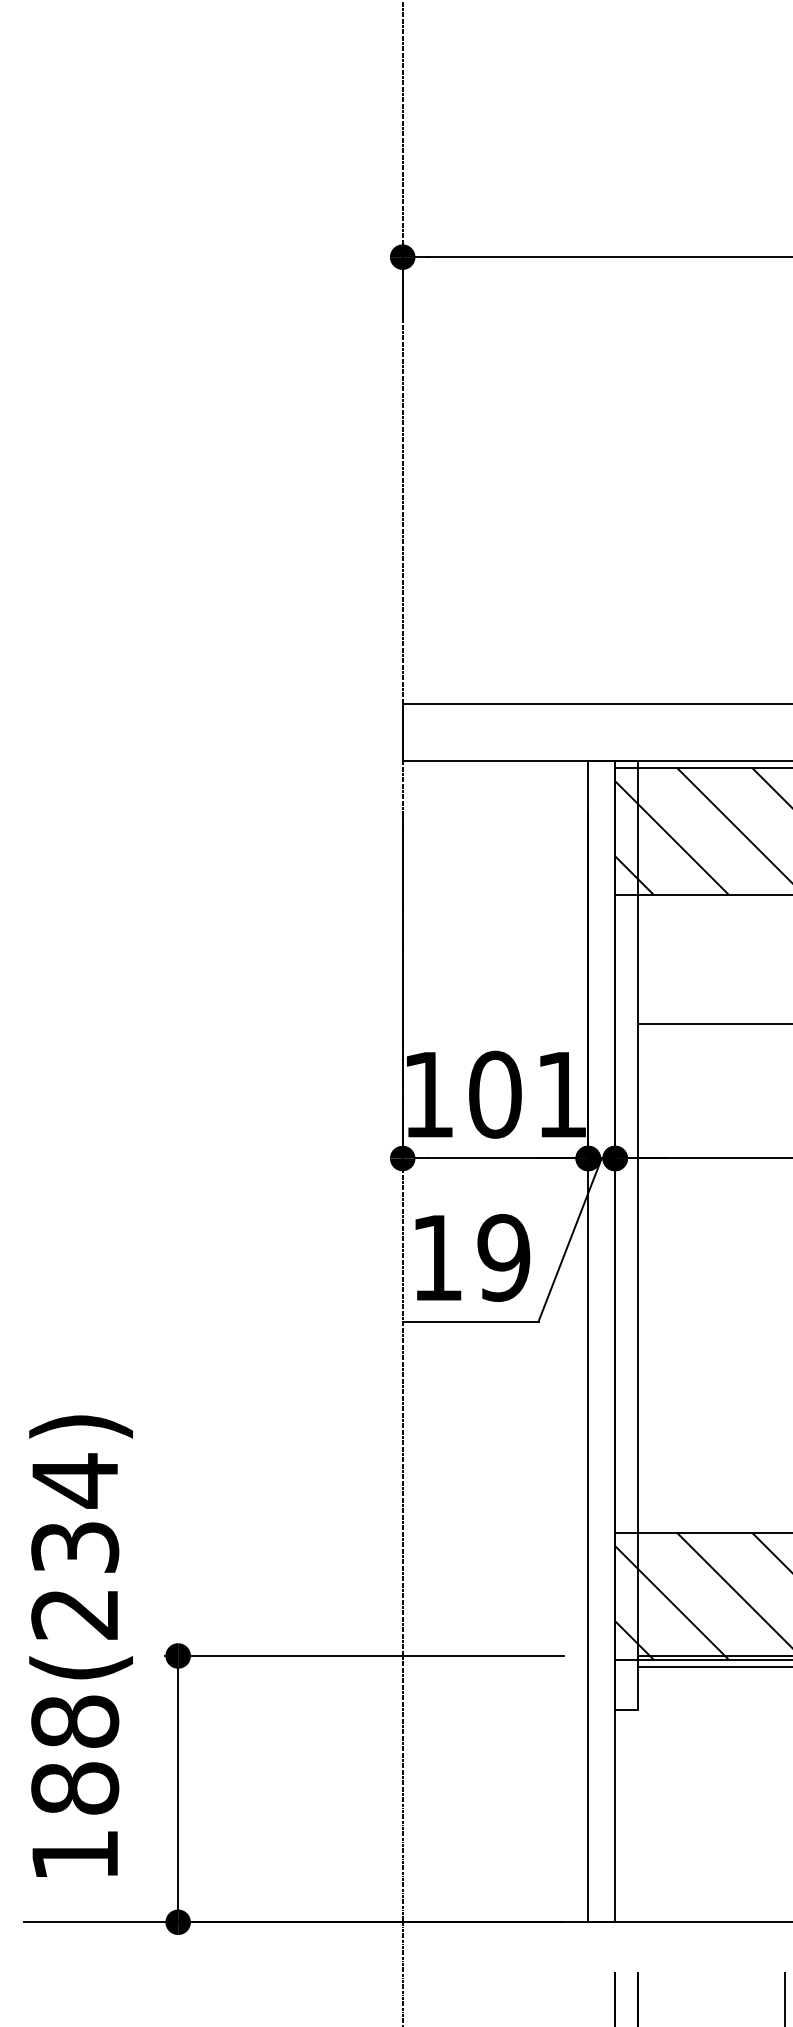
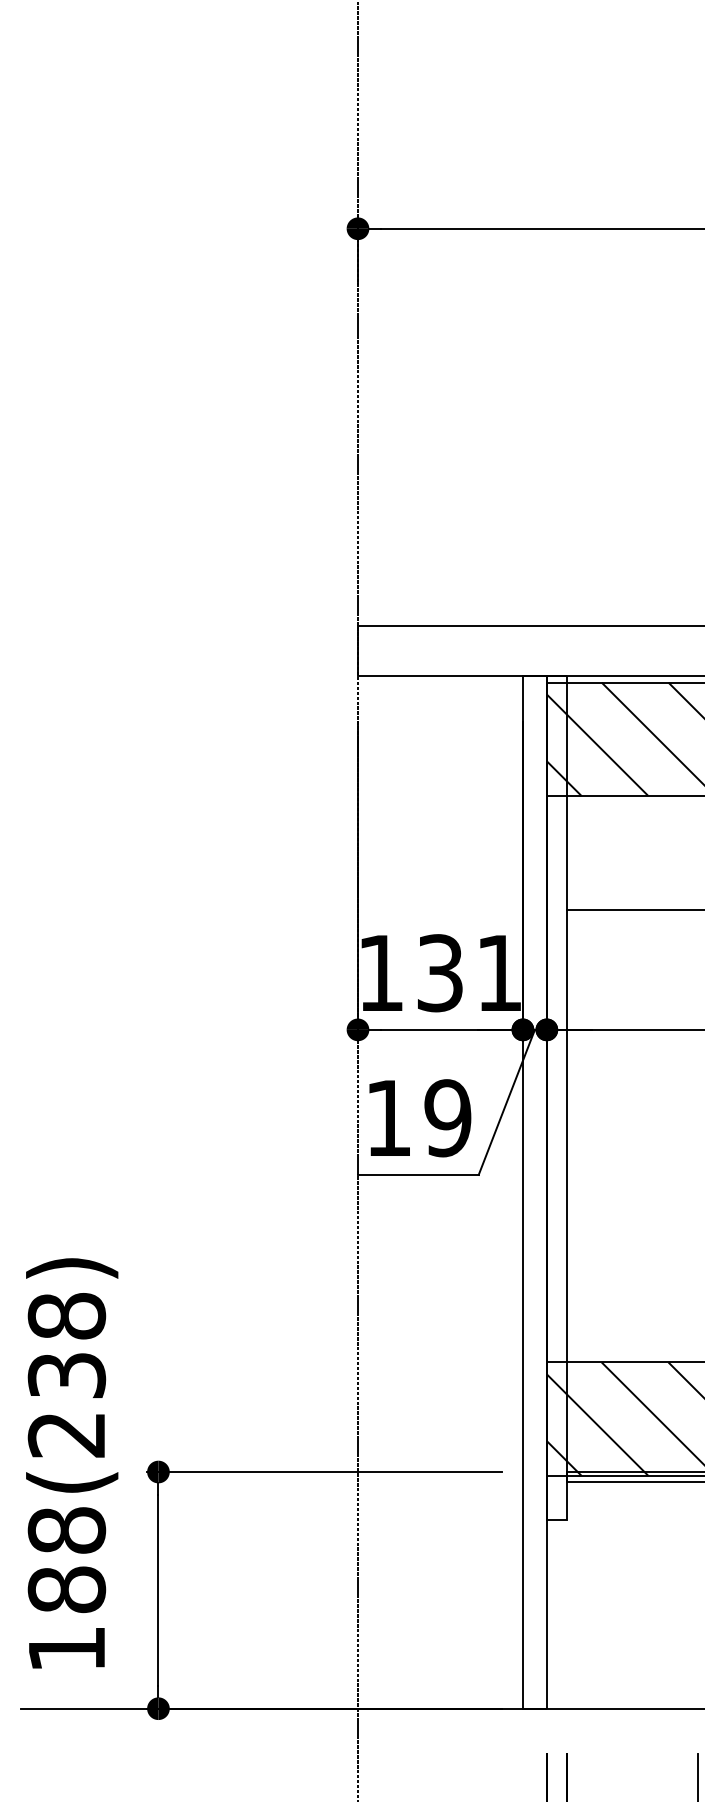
text: (495, 1094) -> (440, 972), 101 -> 131
text: (75, 1480) -> (67, 1316), 188(234) -> 188(238)

